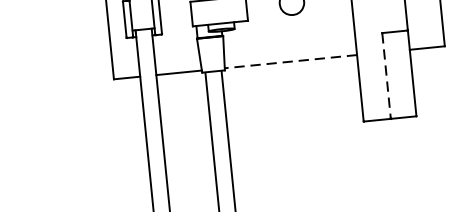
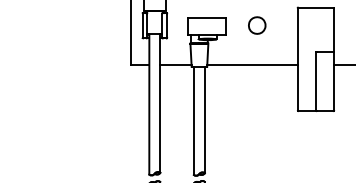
line: (290, 61) -> (252, 65), dashed -> solid
line: (386, 77) -> (316, 82), dashed -> solid

